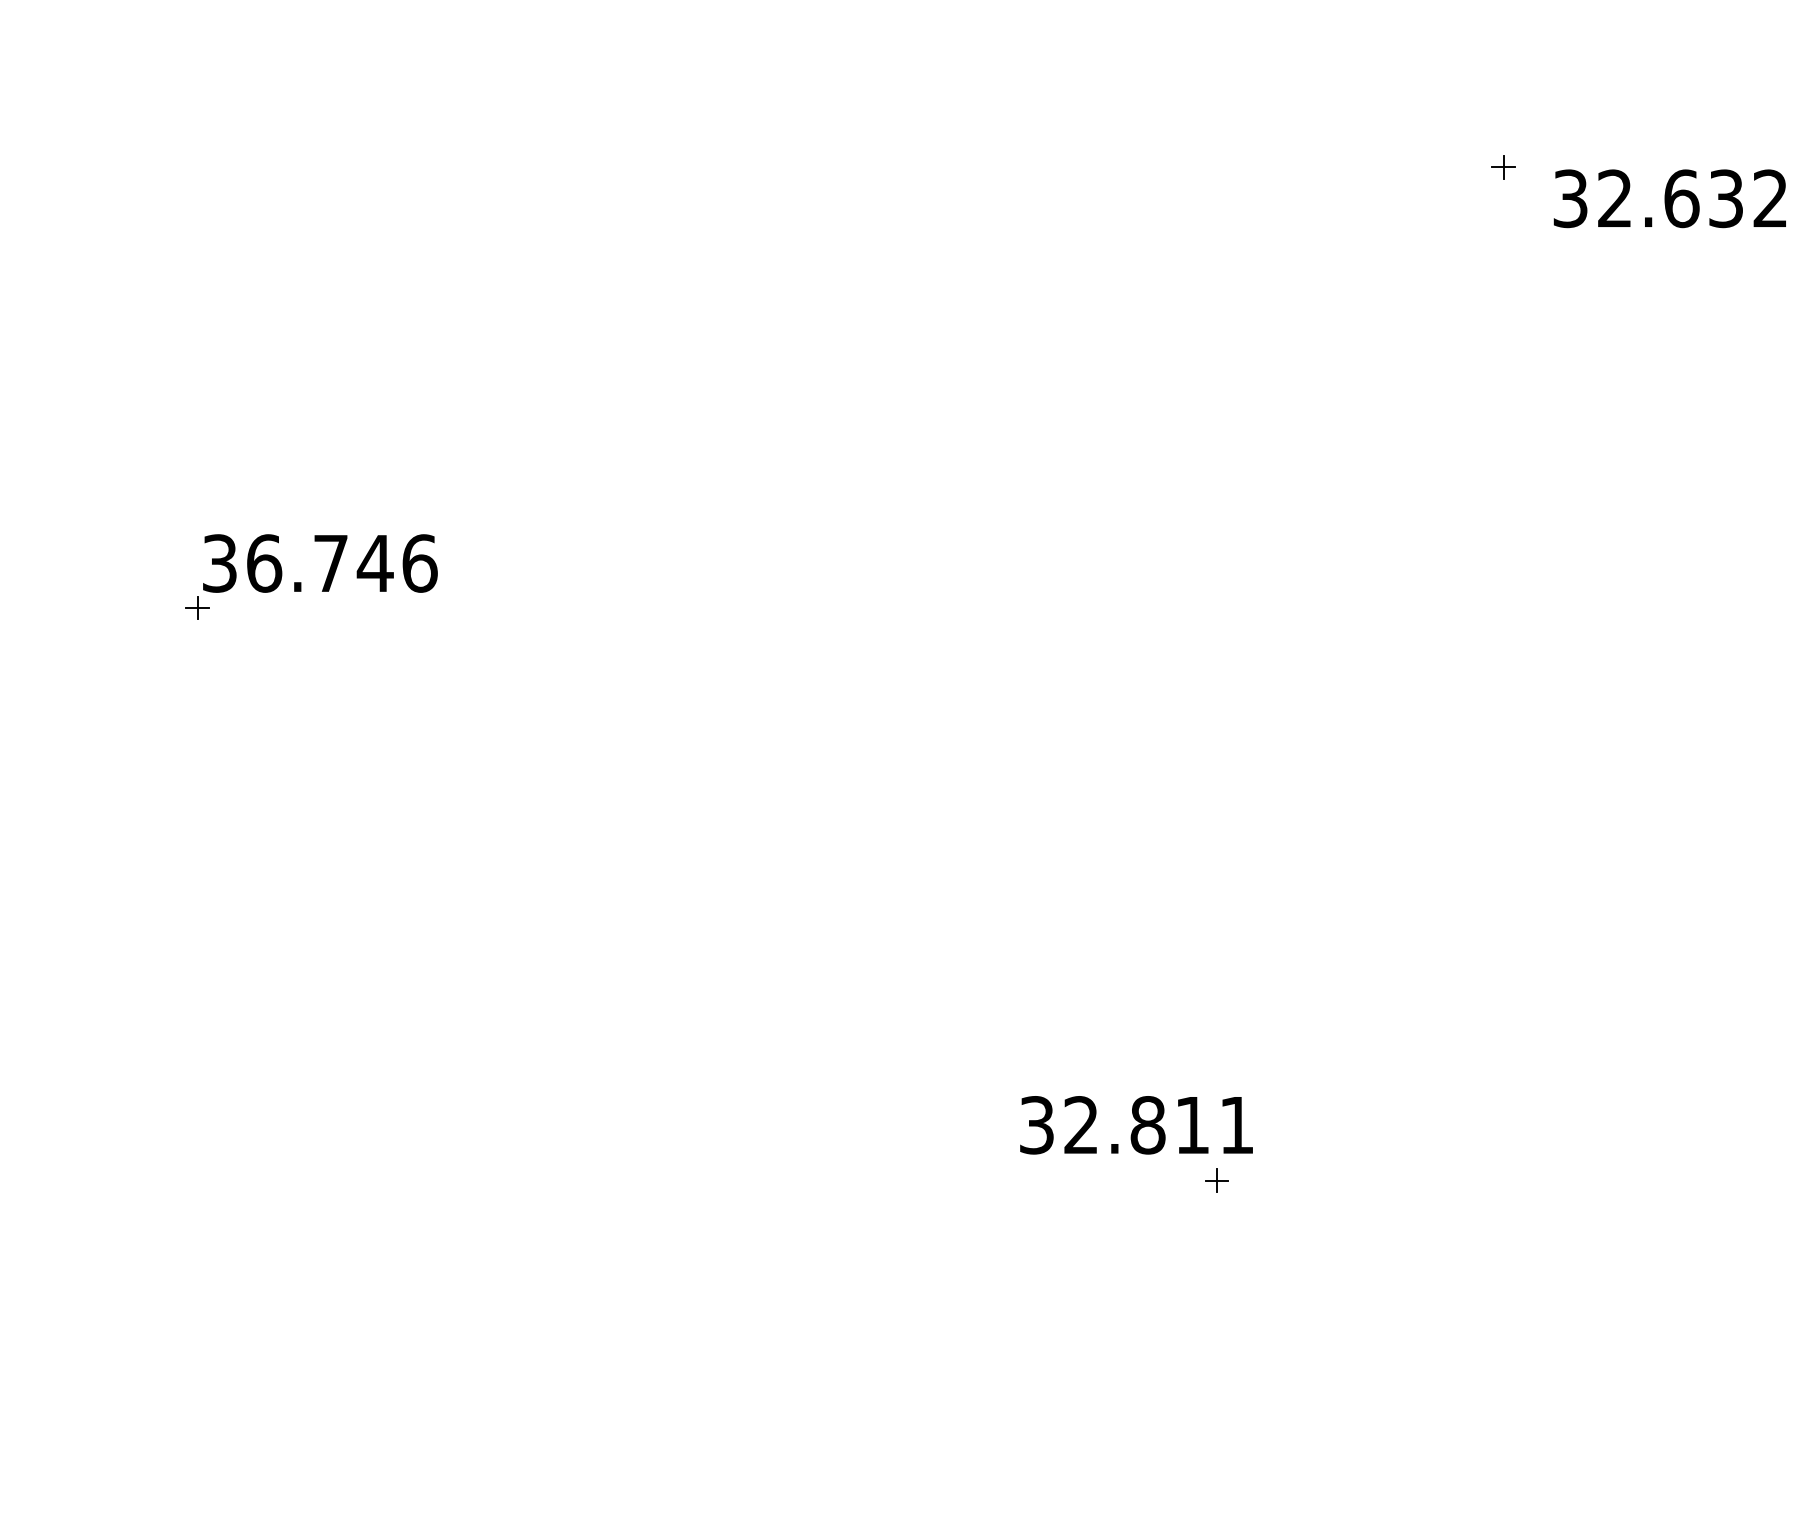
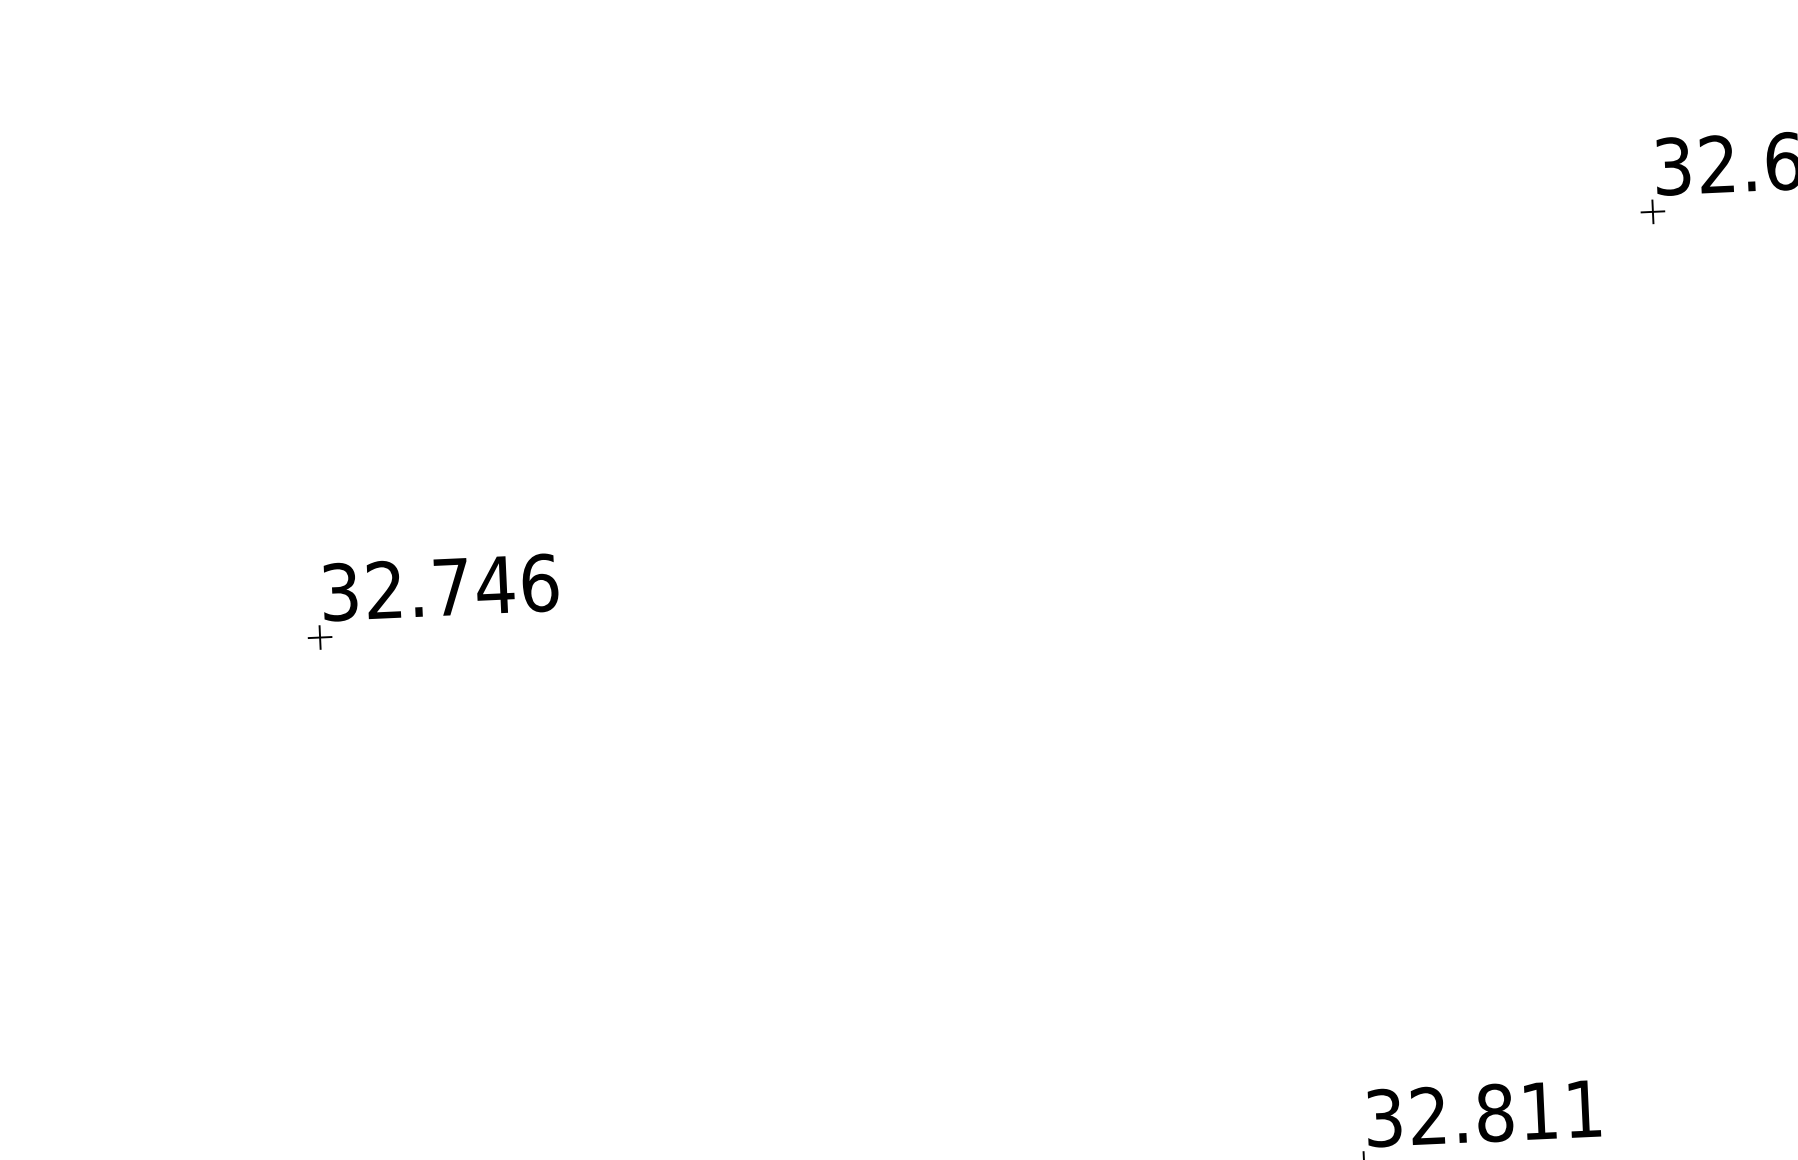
part: (1503, 167) -> (1652, 212), moved
text: (264, 563) -> (384, 590), 36.746 -> 32.746
text: (1136, 1125) -> (1483, 1113), moved

